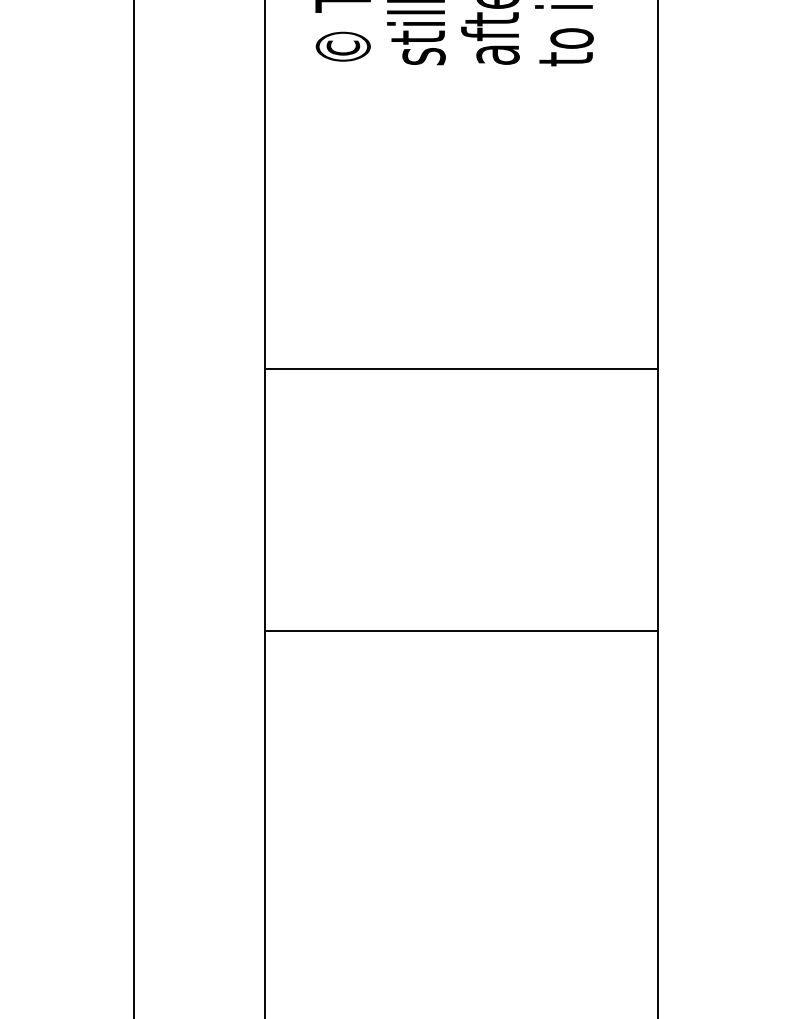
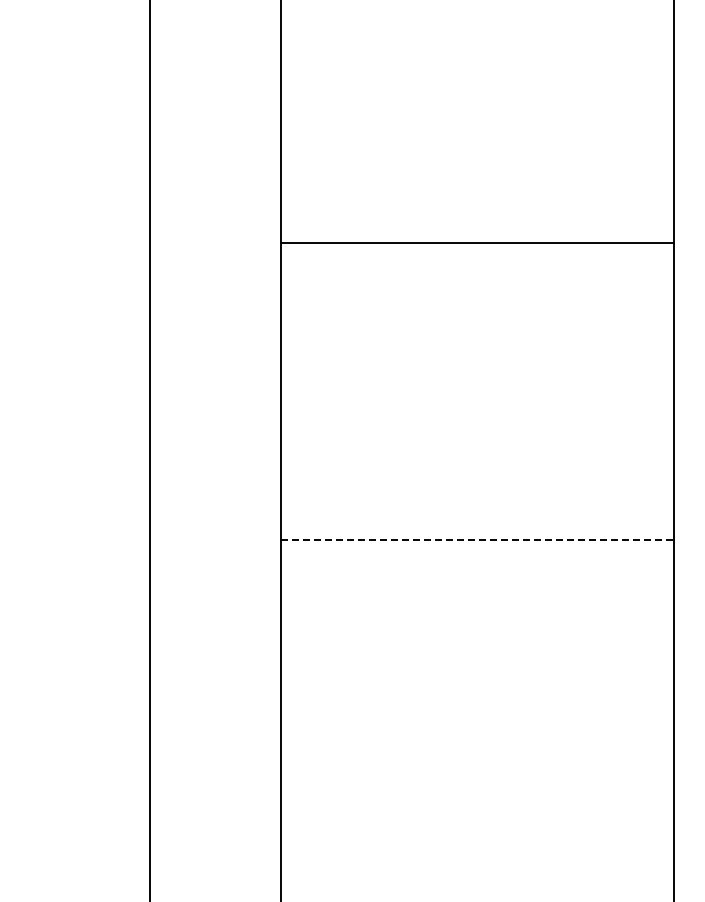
line: (461, 368) -> (477, 242), moved
line: (461, 631) -> (477, 540), solid -> dashed

